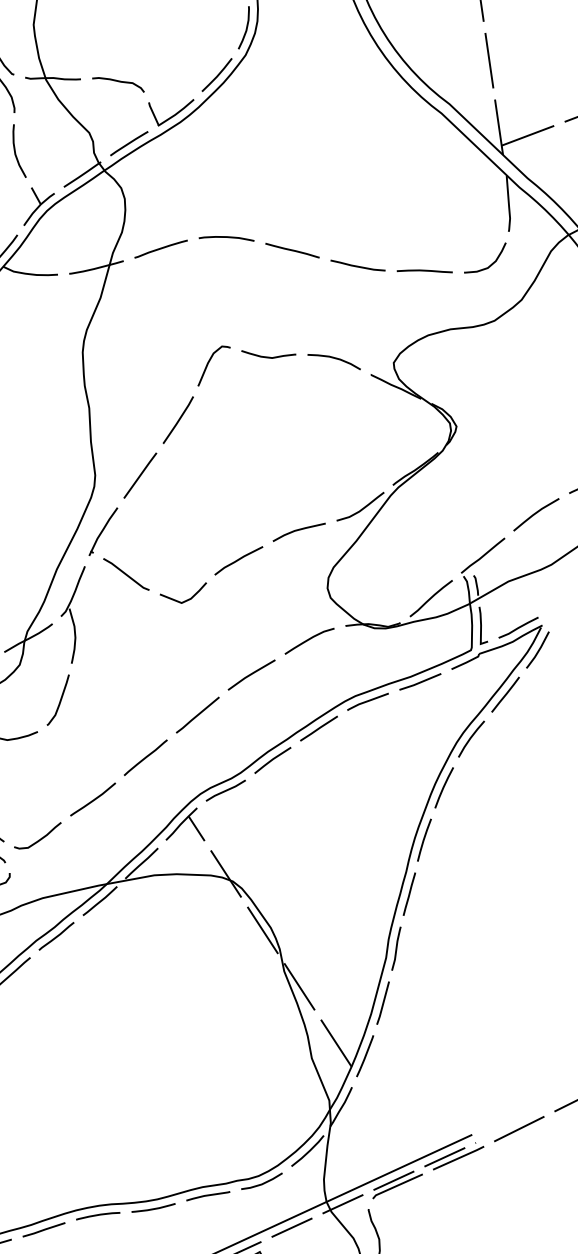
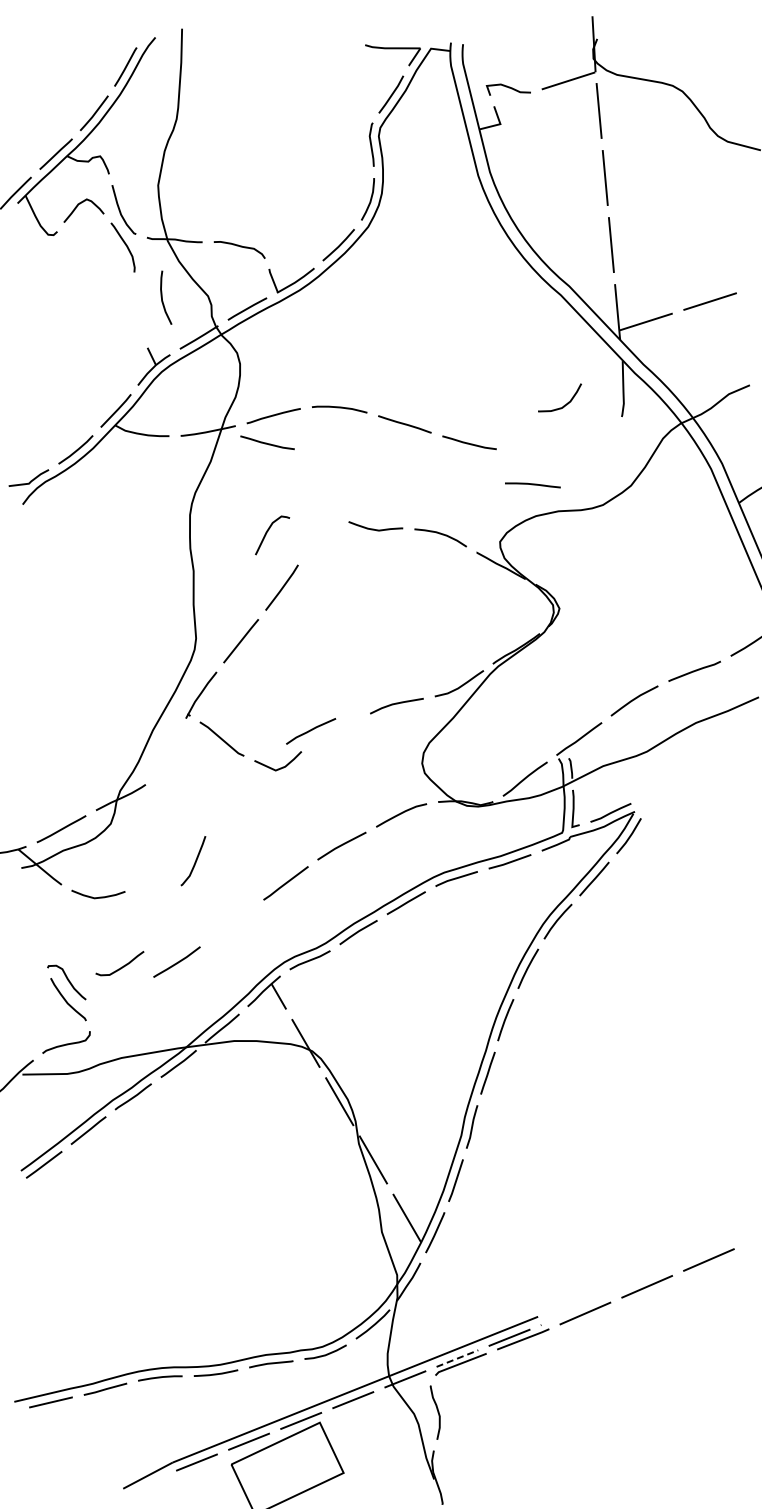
curve: (15, 151) -> (162, 297), moved
curve: (490, 264) -> (564, 404), moved
curve: (424, 271) -> (532, 485), moved
curve: (155, 275) -> (266, 442), added
curve: (208, 364) -> (267, 533), moved
curve: (239, 559) -> (311, 730), moved
part: (73, 614) -> (167, 776), removed
curve: (59, 701) -> (194, 862), moved
line: (145, 758) -> (231, 923), removed
curve: (39, 838) -> (121, 966), moved
line: (393, 1180) -> (457, 1358), solid -> dashed

